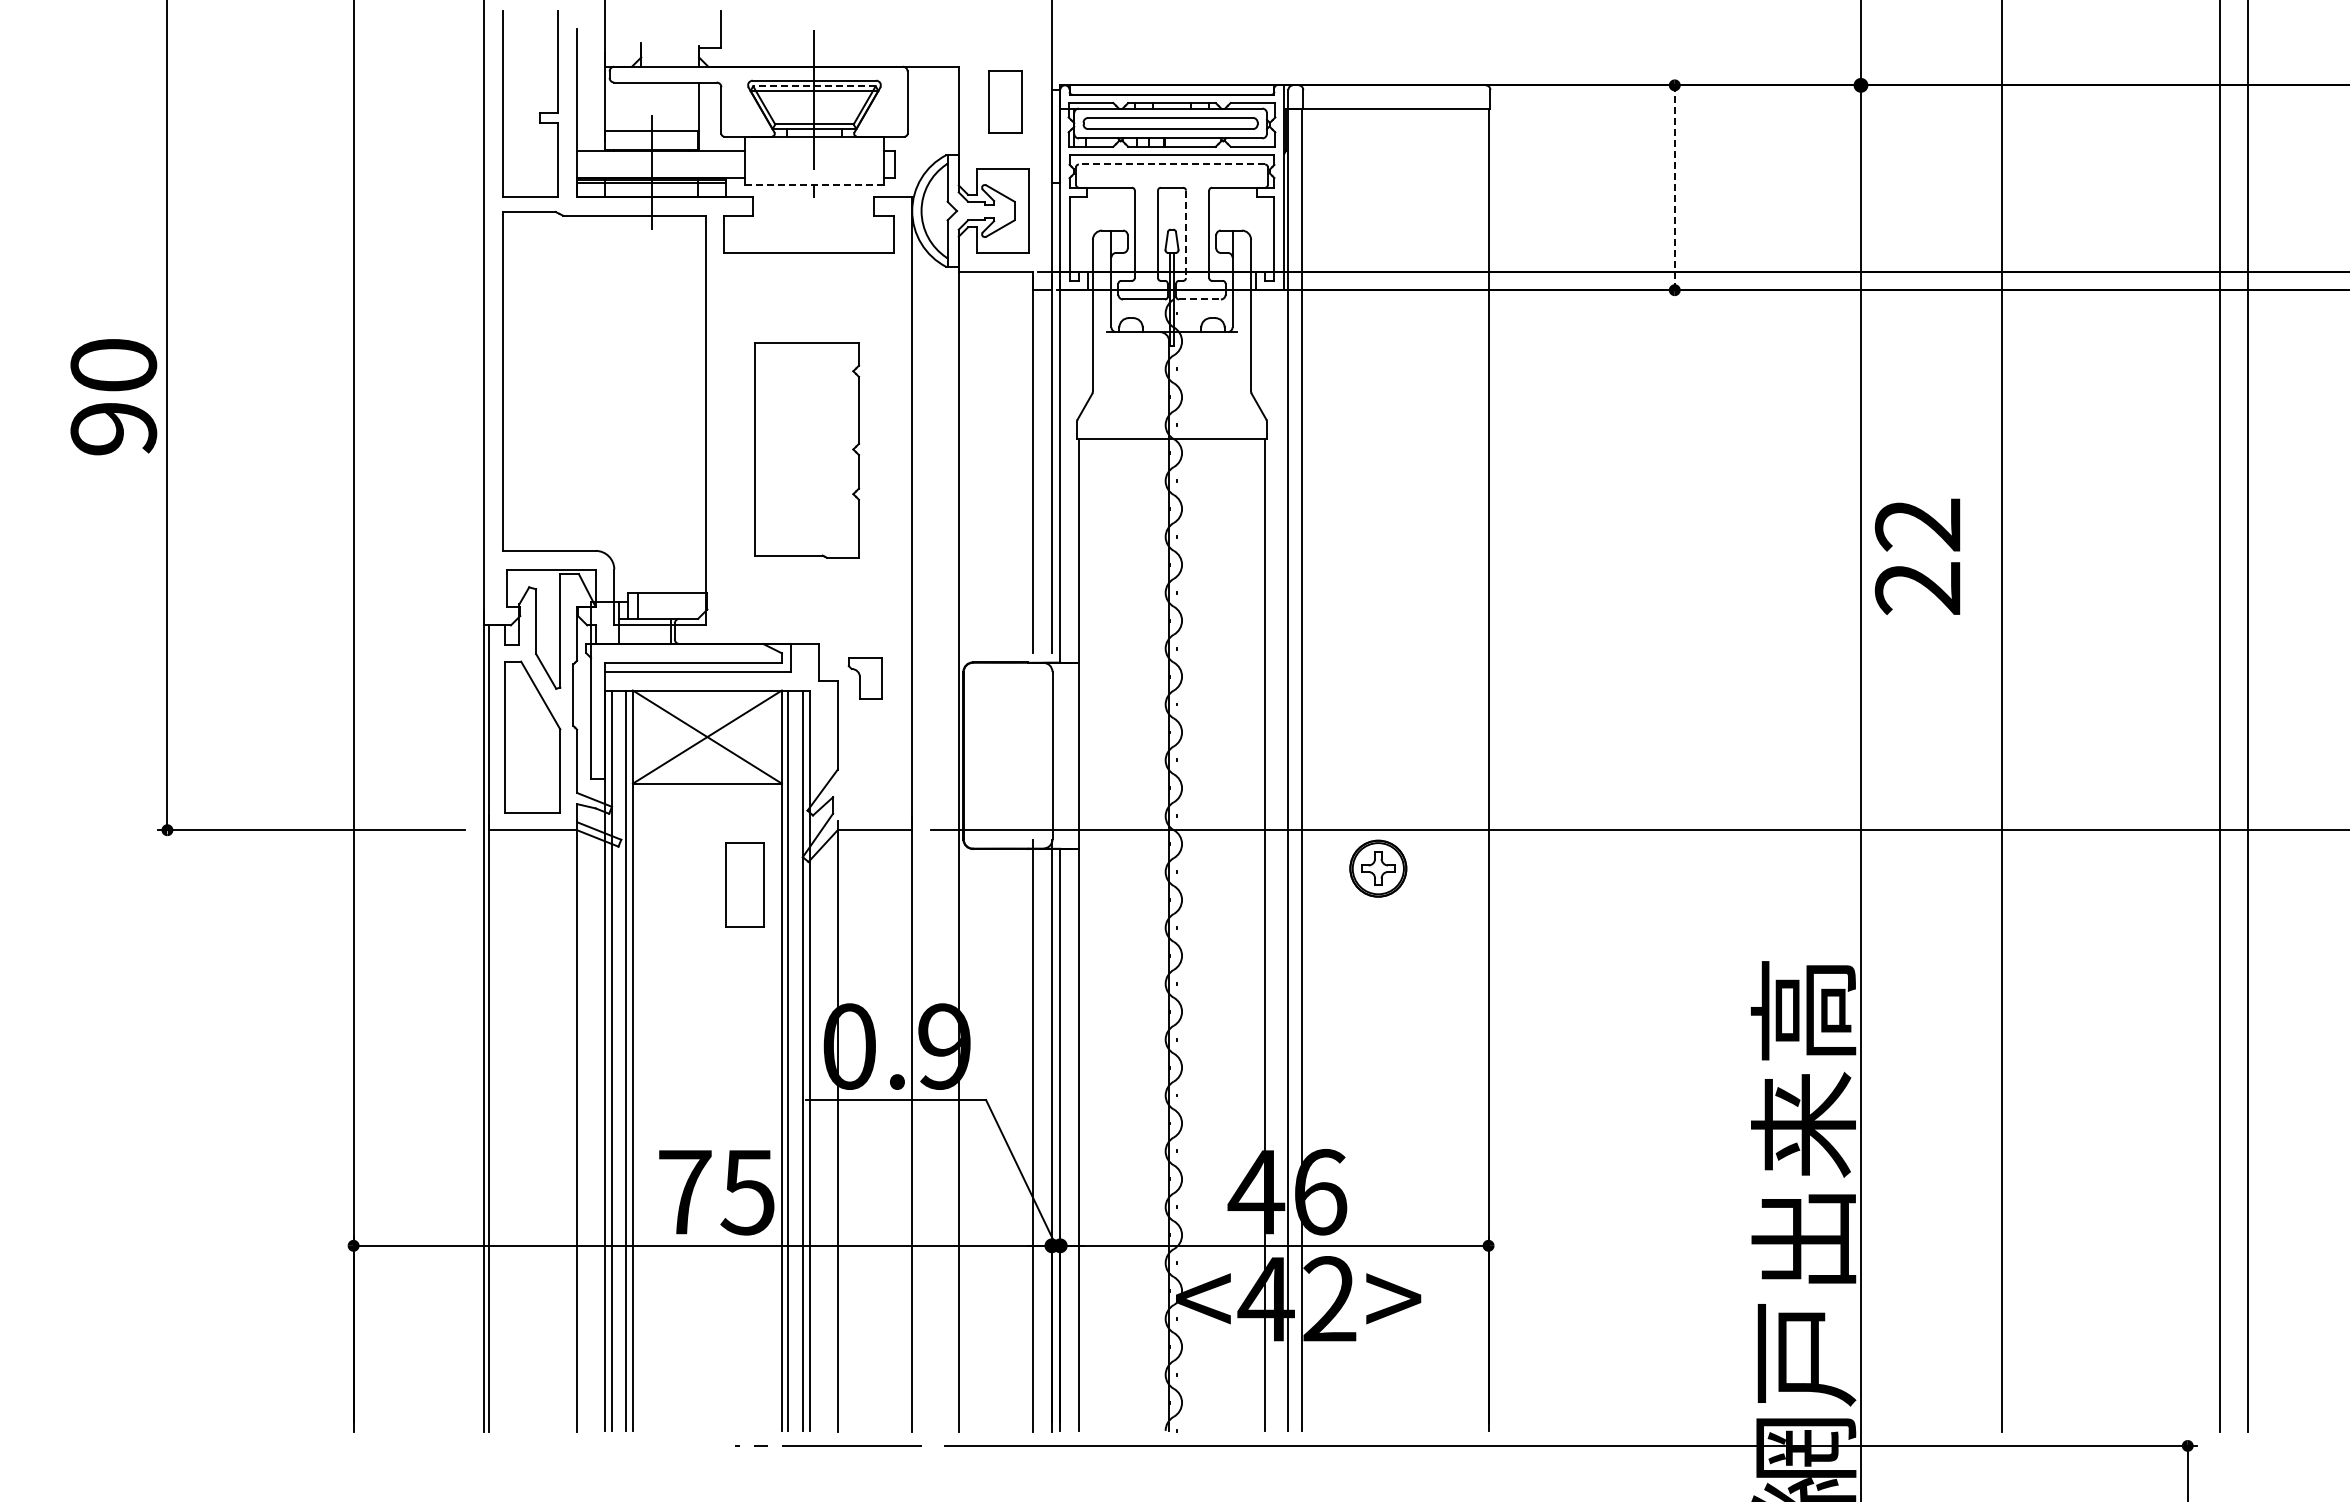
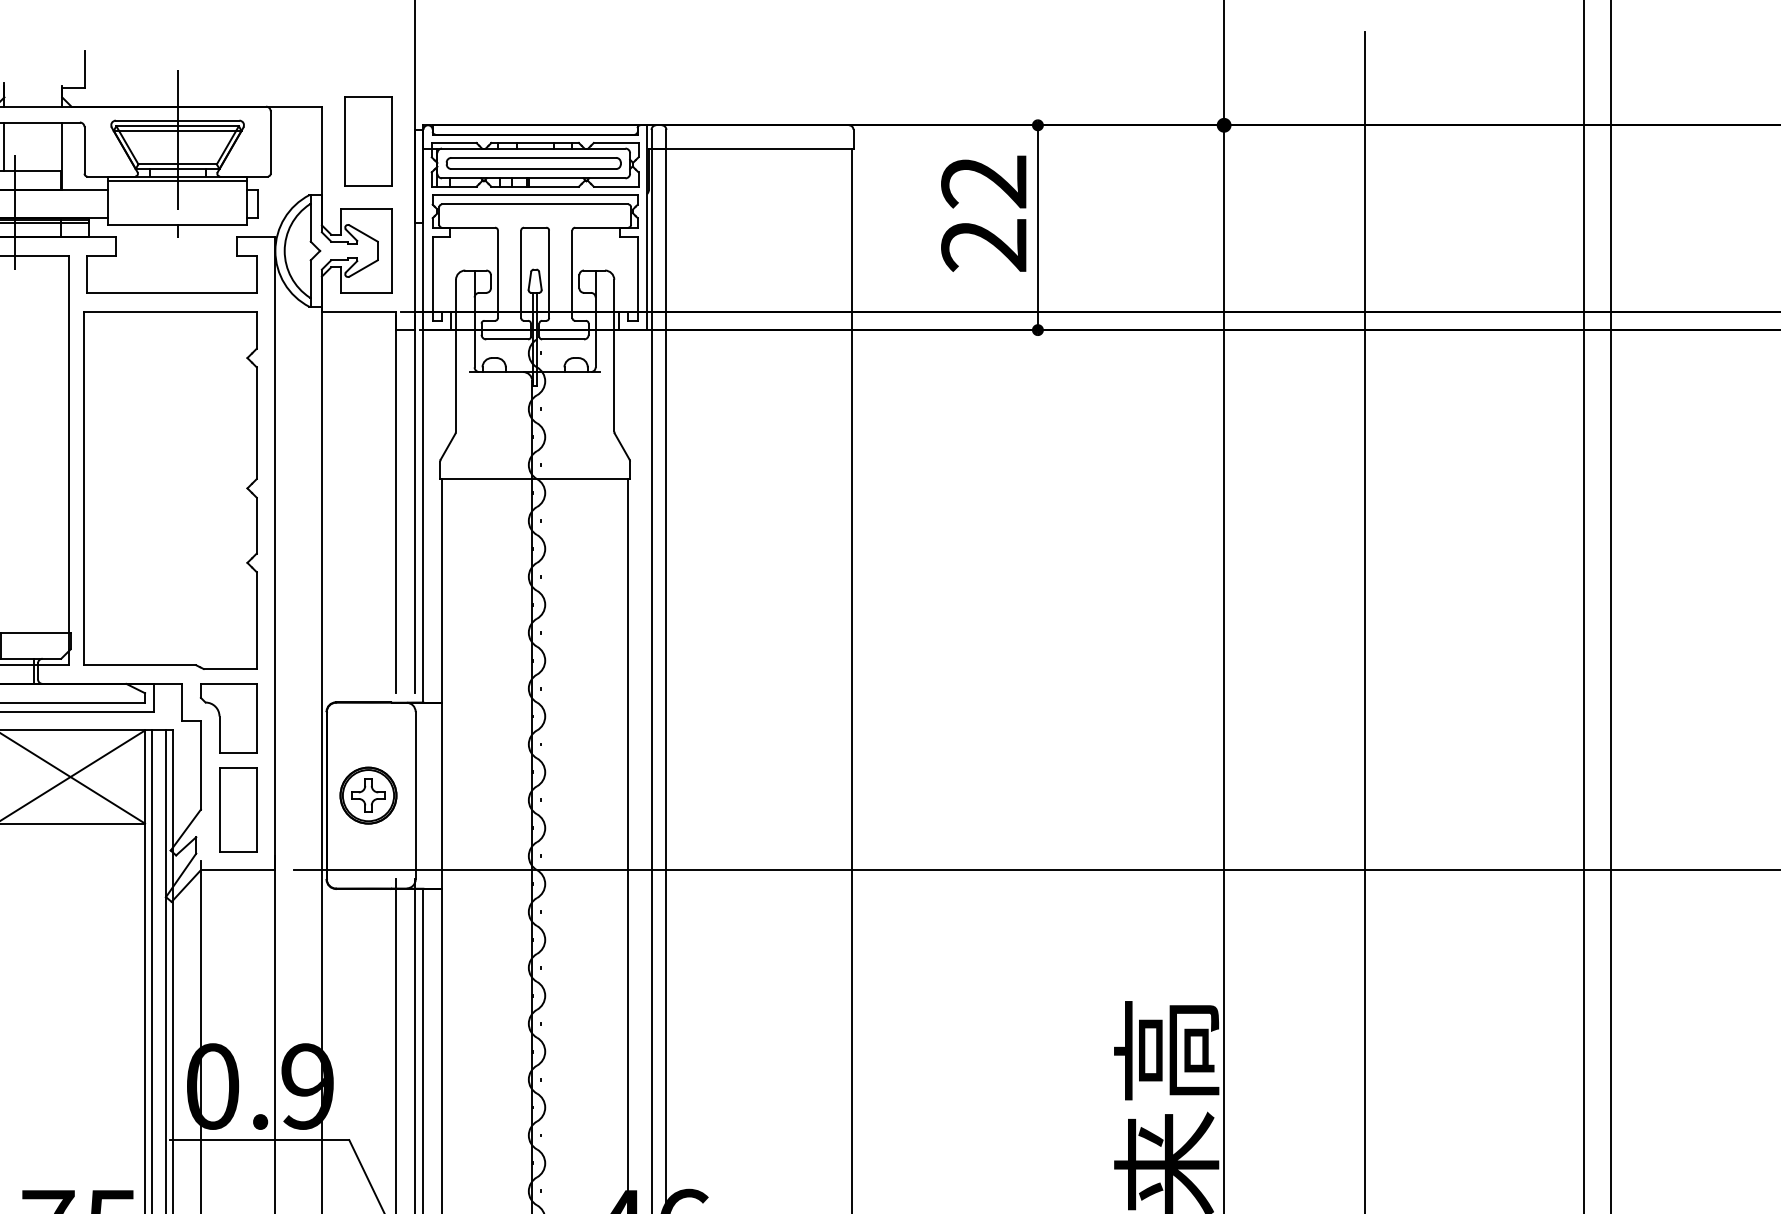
line: (813, 86) -> (176, 126), dashed -> solid
part: (1005, 101) -> (368, 141), size x1.43
line: (641, 106) -> (4, 146), added
line: (814, 141) -> (177, 181), added
line: (1171, 164) -> (534, 204), dashed -> solid
line: (814, 184) -> (177, 224), dashed -> solid
line: (1674, 187) -> (1037, 227), dashed -> solid
line: (1185, 234) -> (548, 274), dashed -> solid
line: (1199, 299) -> (562, 339), dashed -> solid
part: (806, 450) -> (169, 490), size x1.67
text: (1917, 556) -> (983, 213), moved
part: (865, 678) -> (228, 718), size x1.67
part: (1378, 868) -> (368, 795), moved
part: (744, 884) -> (237, 809), moved

